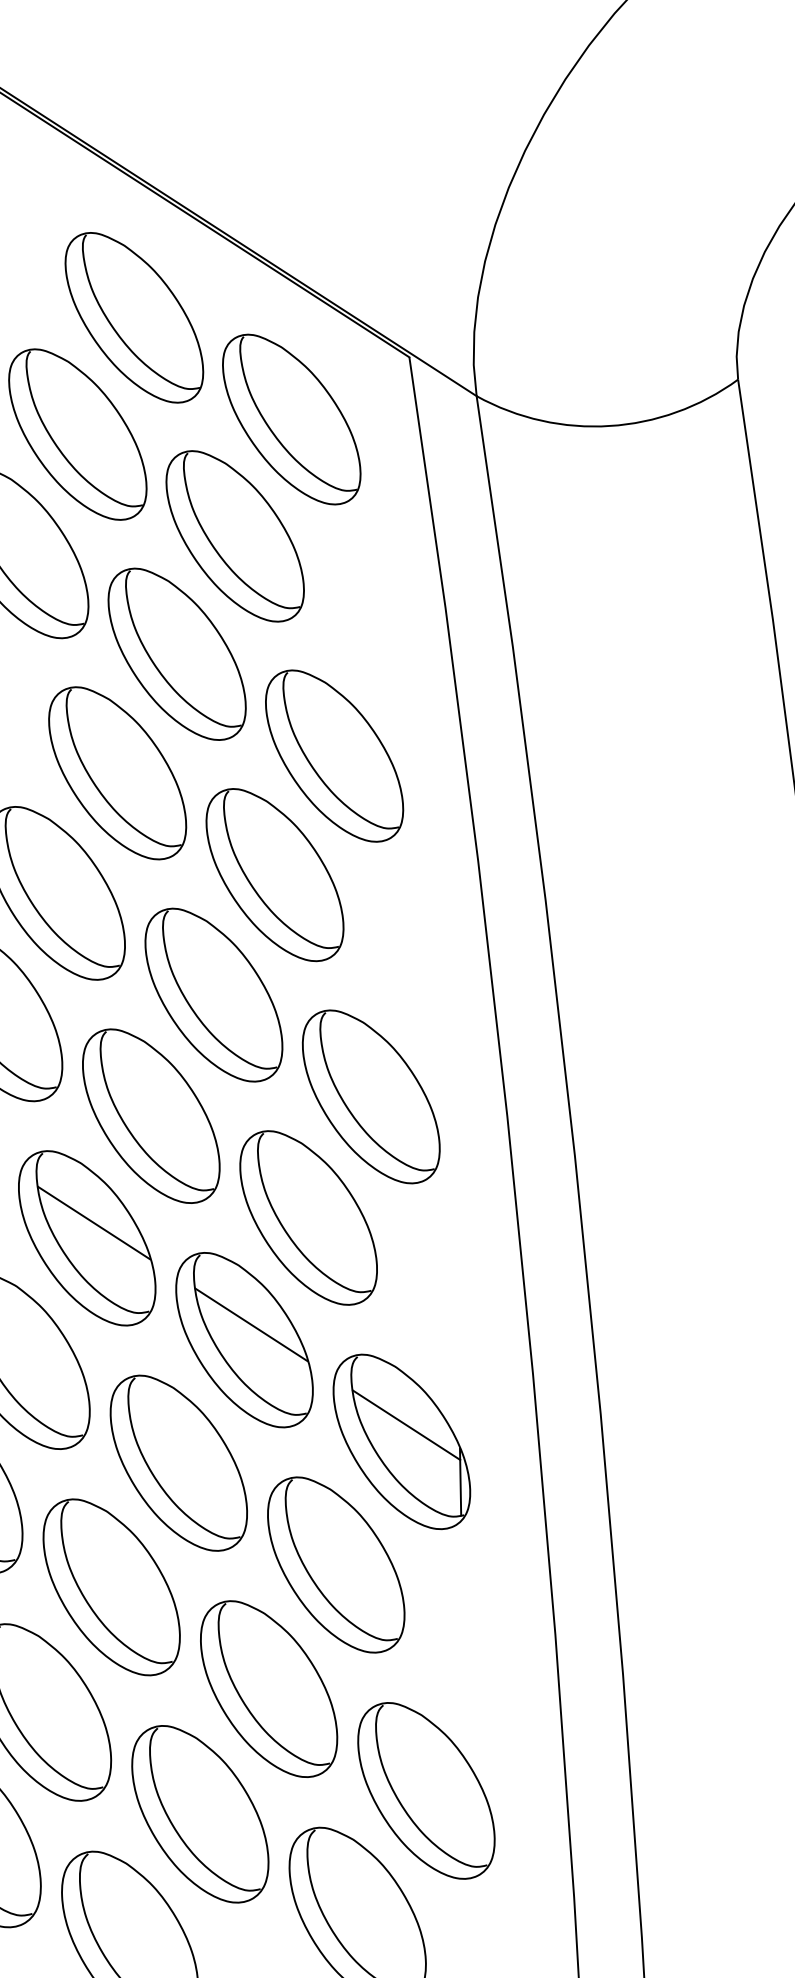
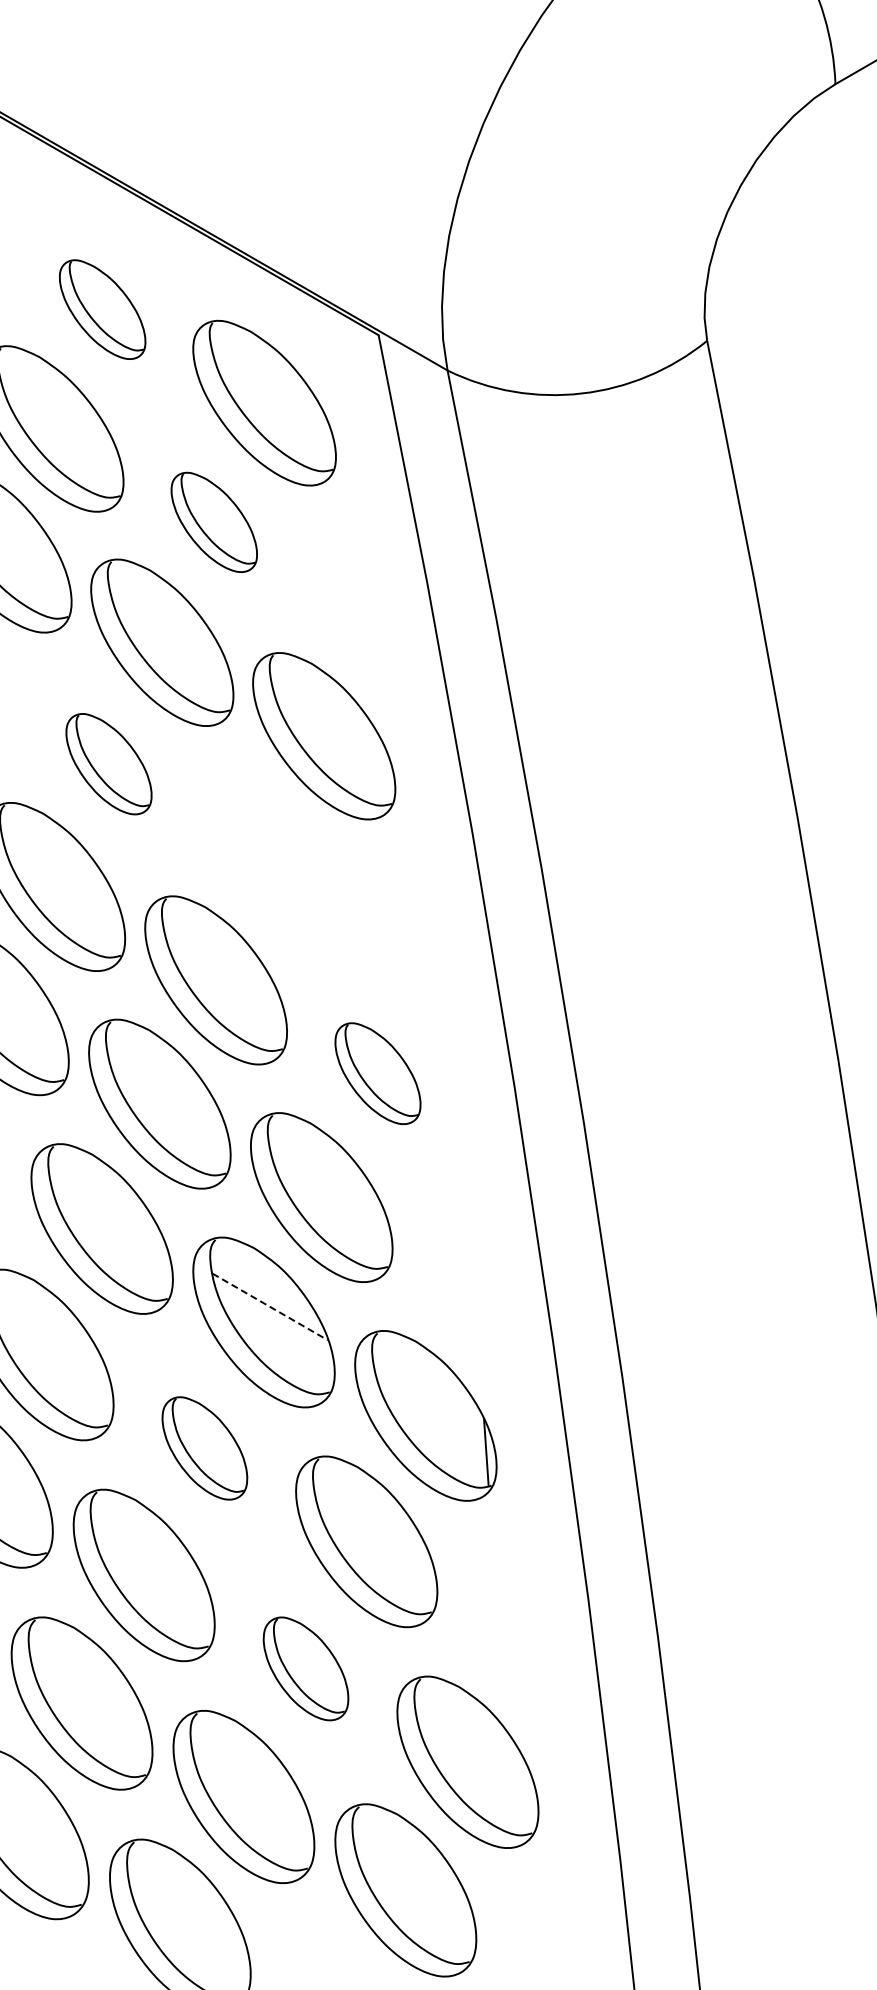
part: (134, 317) -> (102, 309), size x0.6
part: (235, 536) -> (214, 522), size x0.6
part: (117, 772) -> (108, 763), size x0.6
part: (274, 874) -> (270, 857), removed
part: (370, 1096) -> (377, 1073), size x0.6
line: (93, 1223) -> (107, 1213), removed
line: (251, 1325) -> (270, 1307), solid -> dashed
line: (406, 1424) -> (429, 1398), removed
part: (178, 1463) -> (204, 1448), size x0.6
part: (268, 1688) -> (305, 1668), size x0.6

